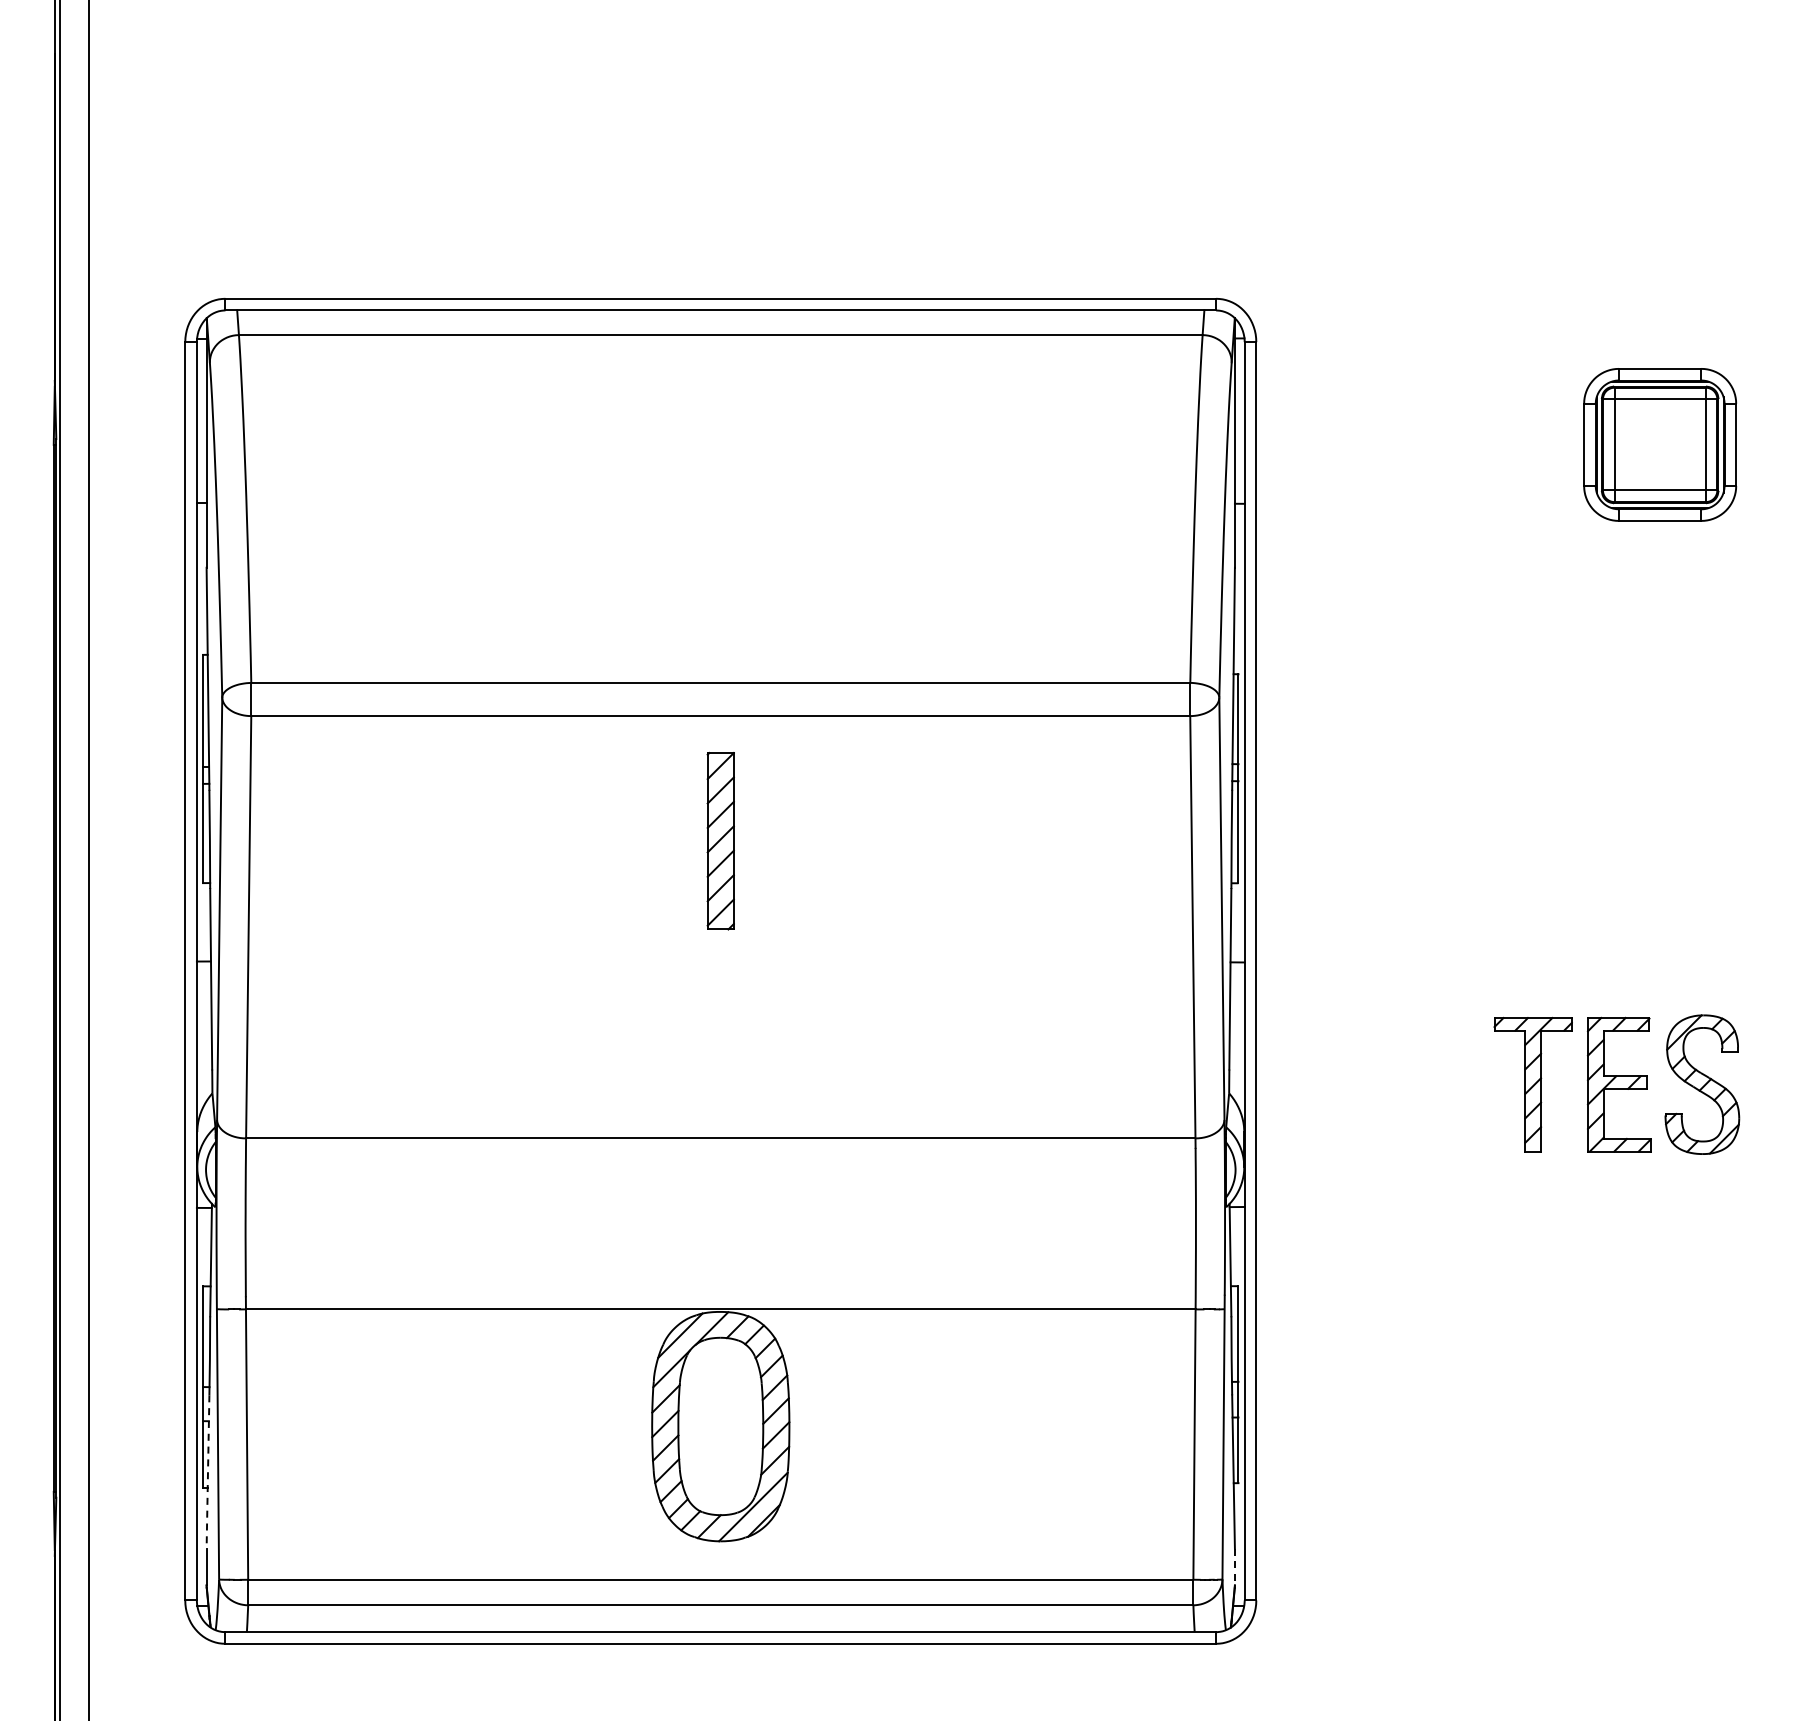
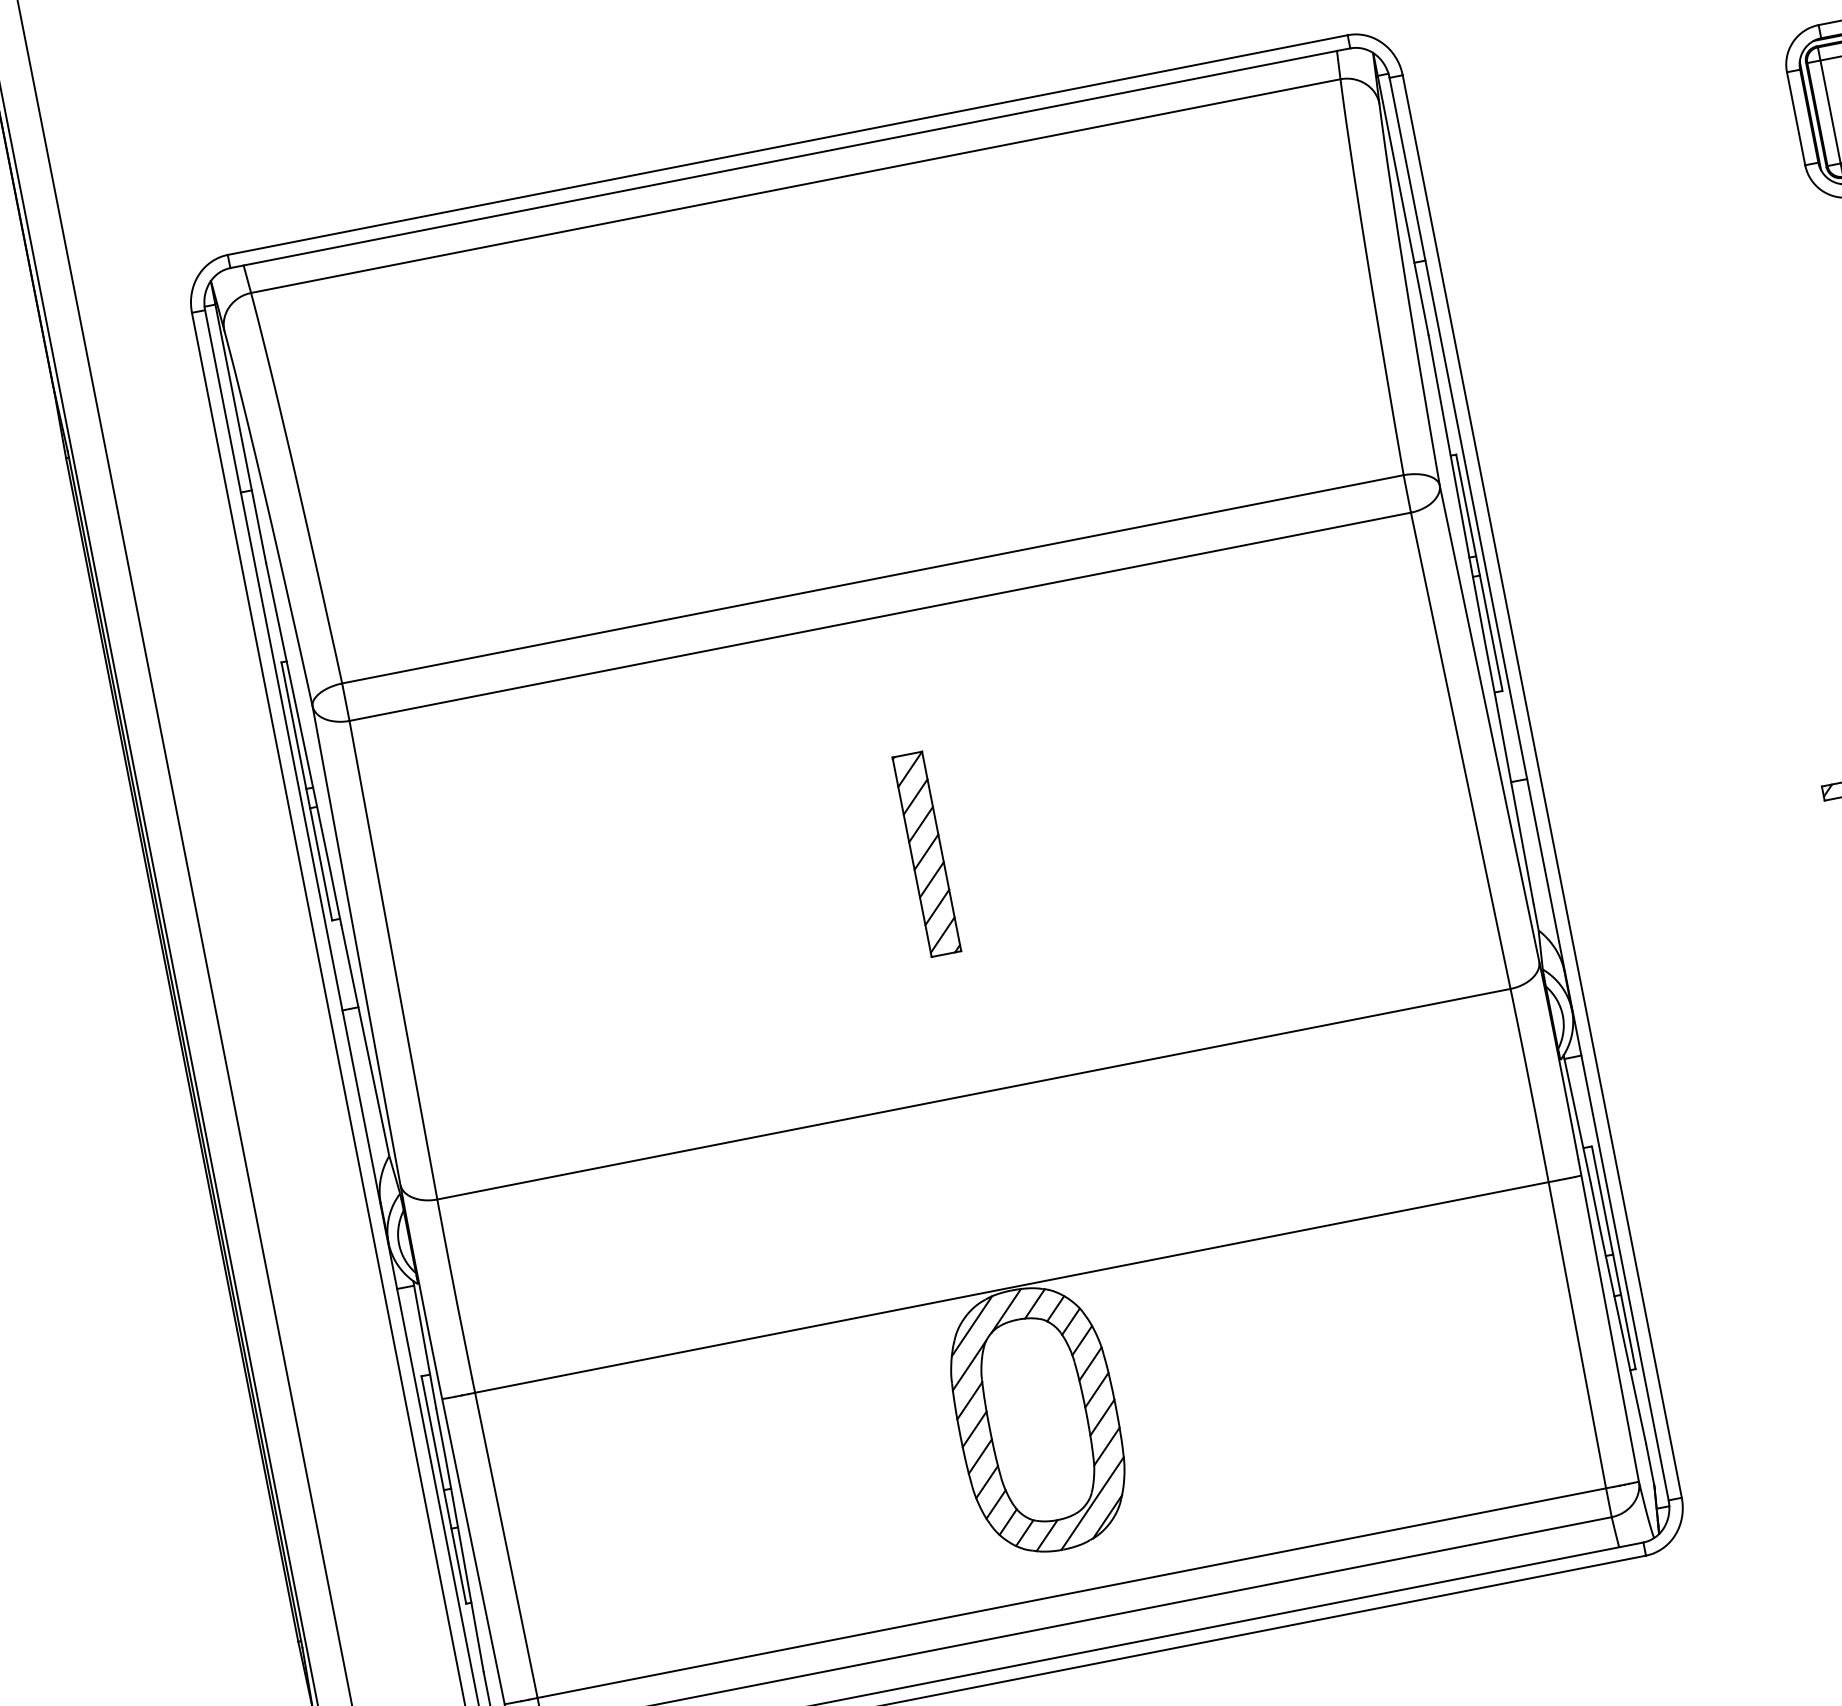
part: (720, 840) -> (926, 853), moved
line: (208, 1472) -> (468, 1585), dashed -> solid
line: (1234, 1567) -> (1649, 1465), dashed -> solid

